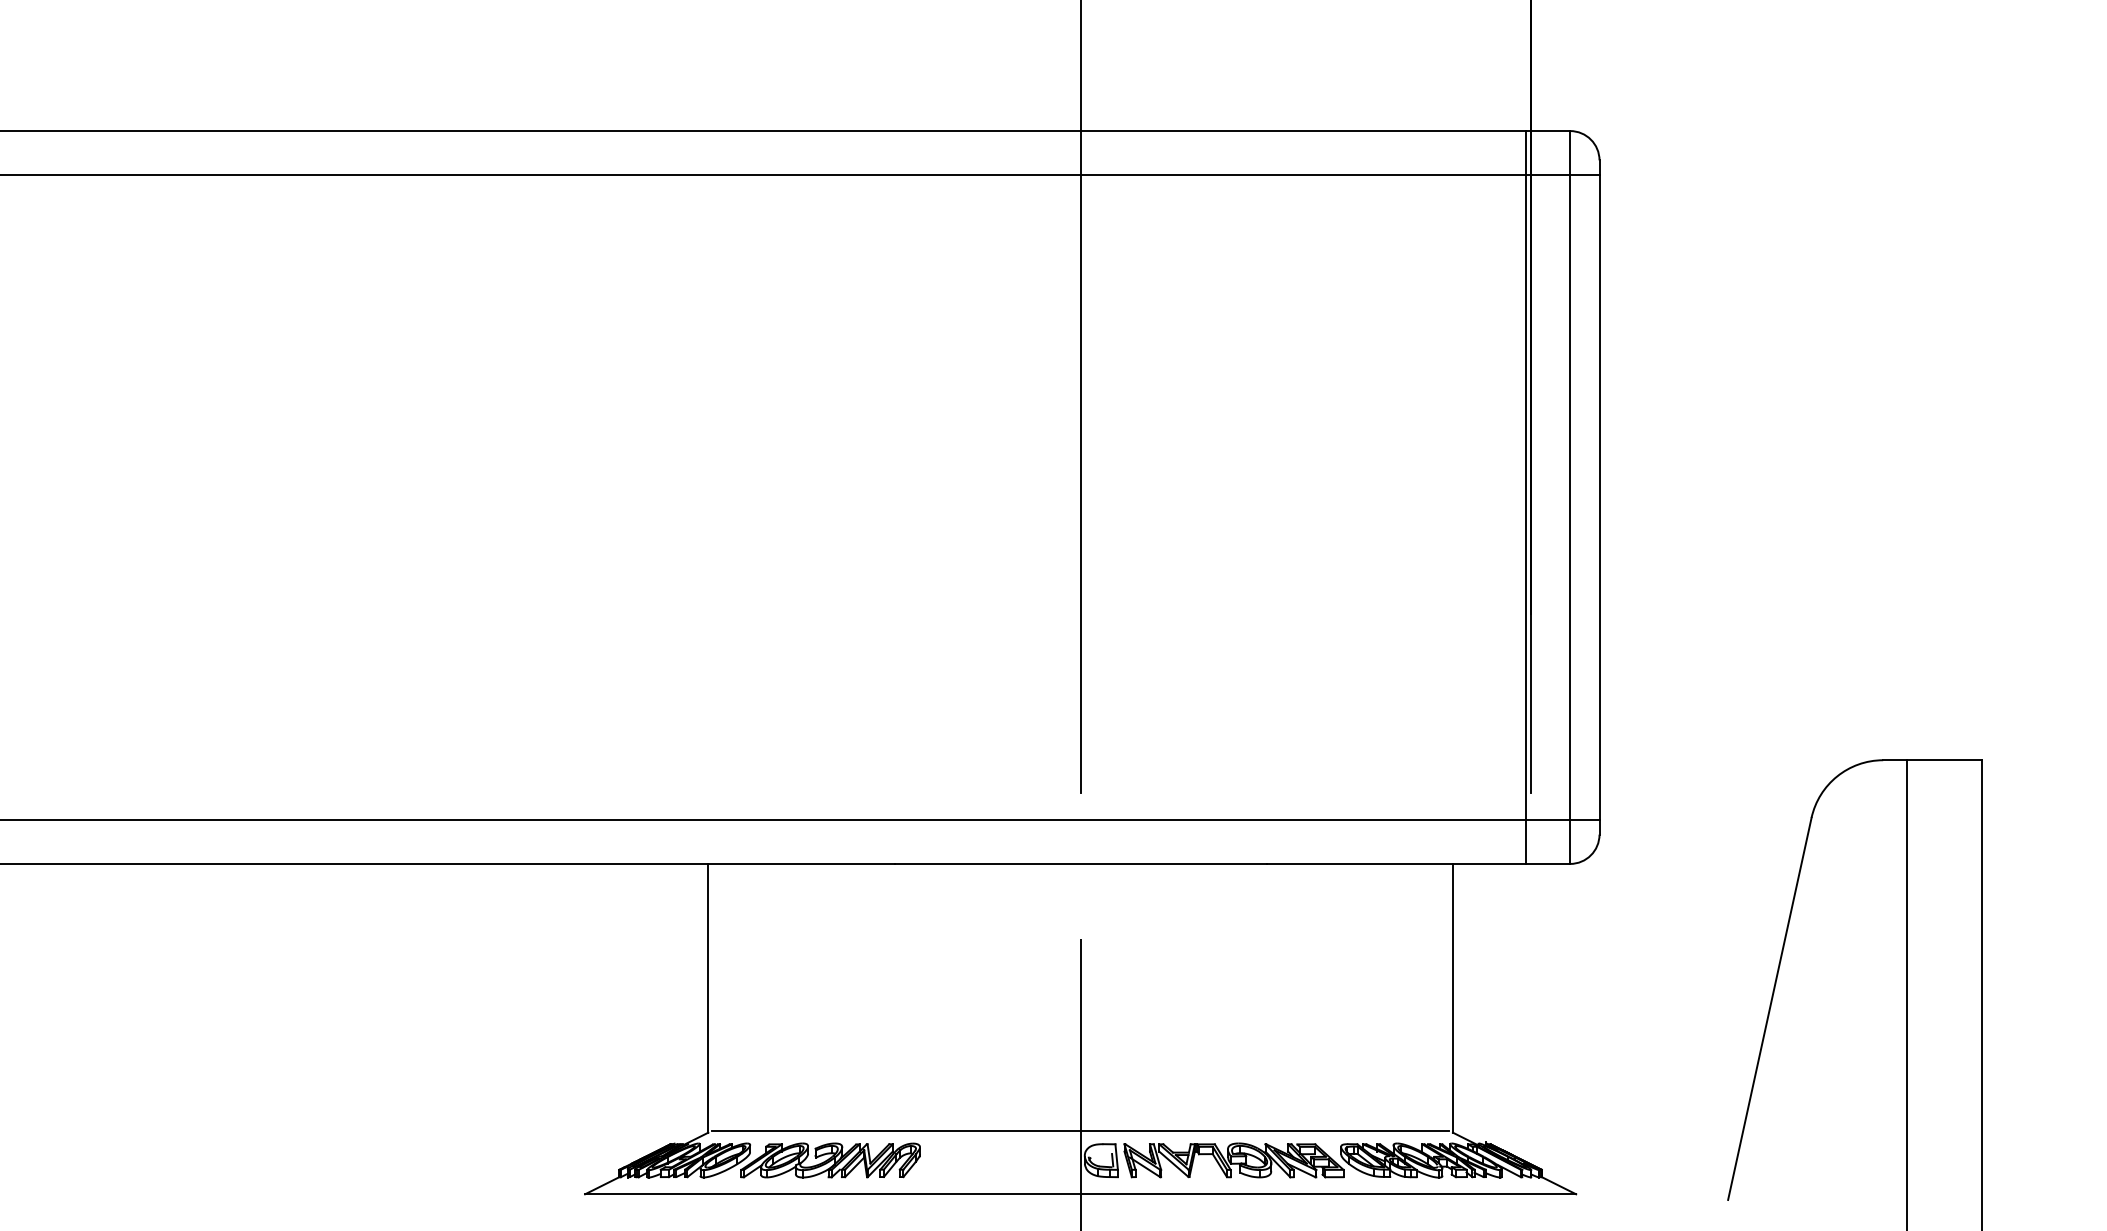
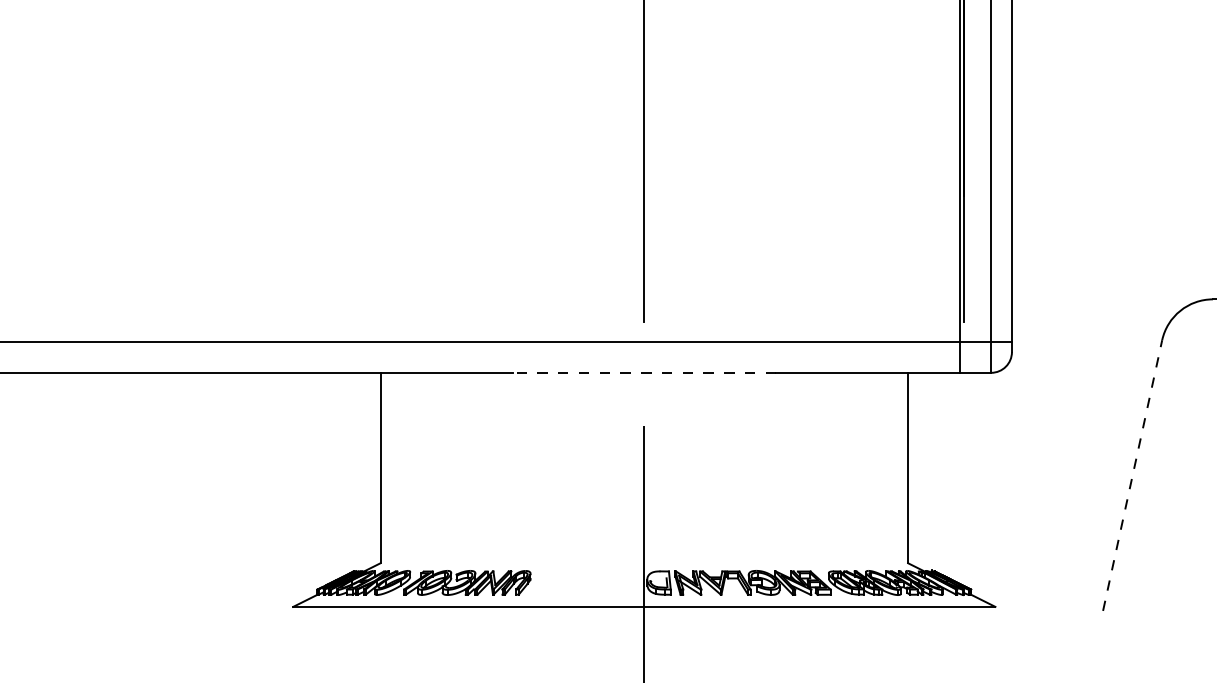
line: (1080, 863) -> (644, 372), solid -> dashed
line: (1769, 1008) -> (1132, 475), solid -> dashed
line: (1080, 1130) -> (644, 561), removed

